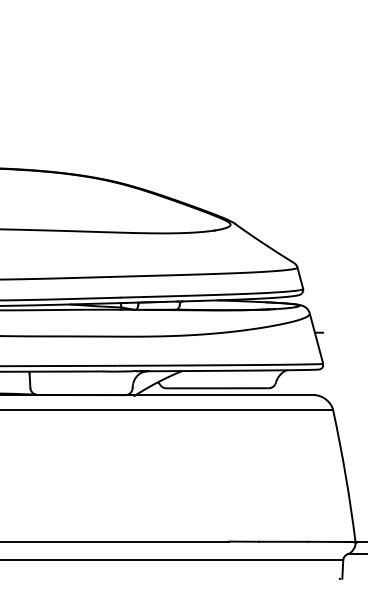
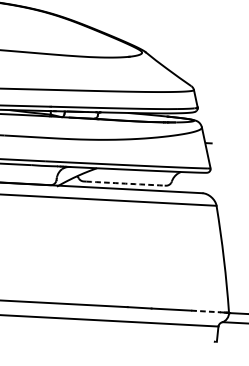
arc: (218, 388) -> (125, 183), solid -> dashed
line: (327, 541) -> (206, 311), solid -> dashed

